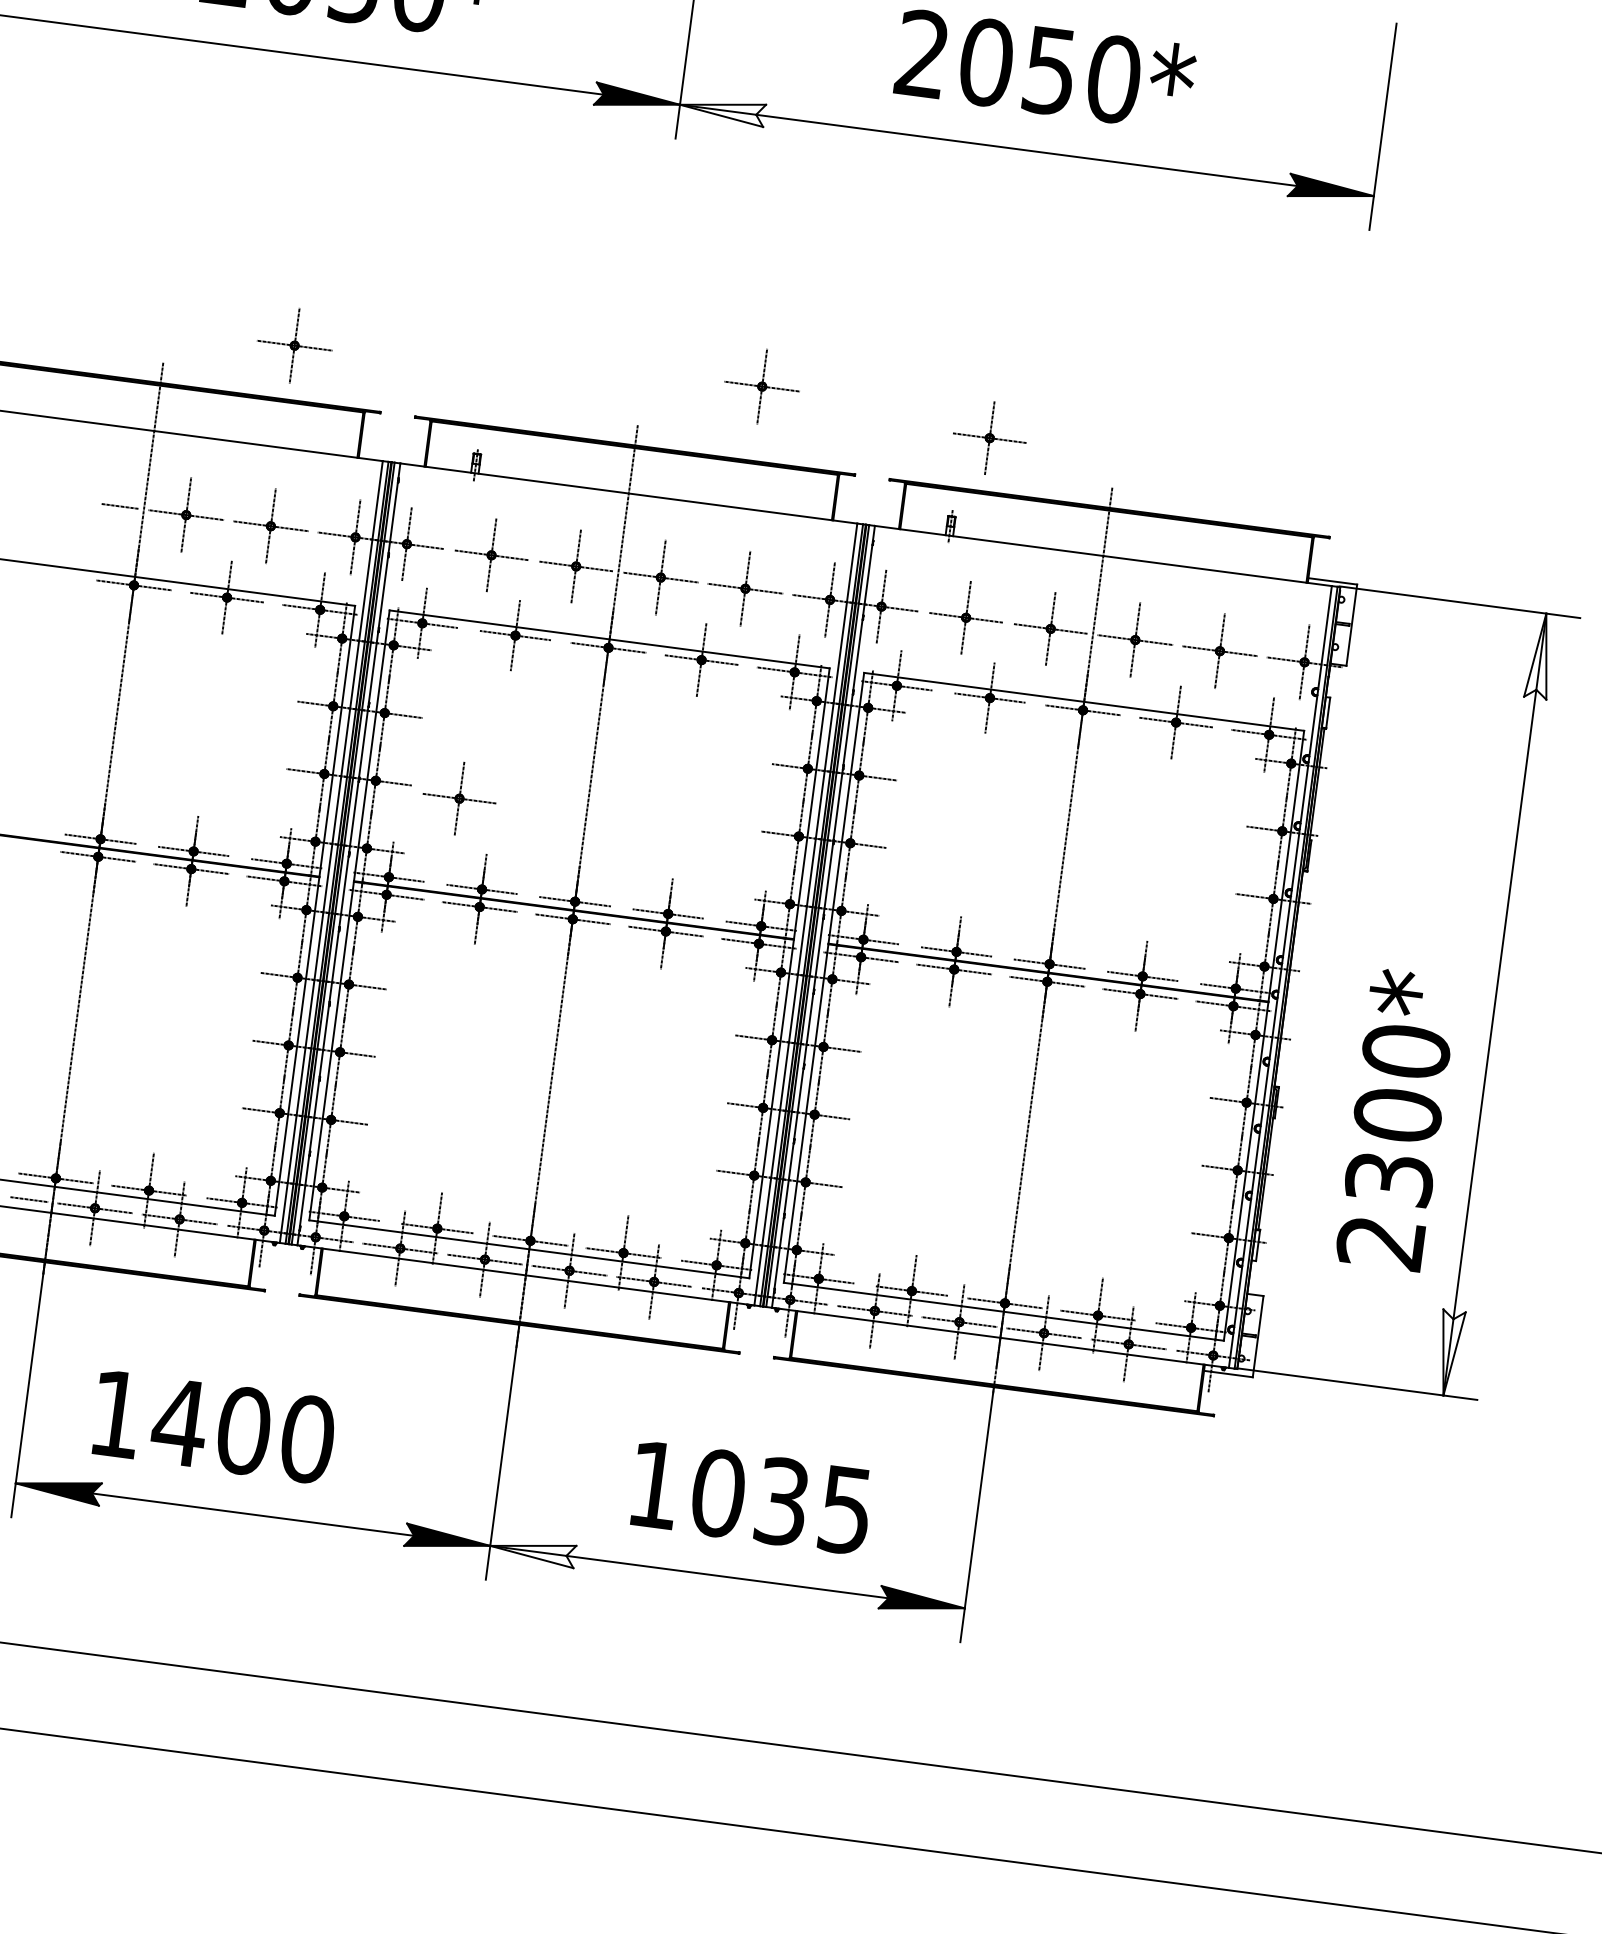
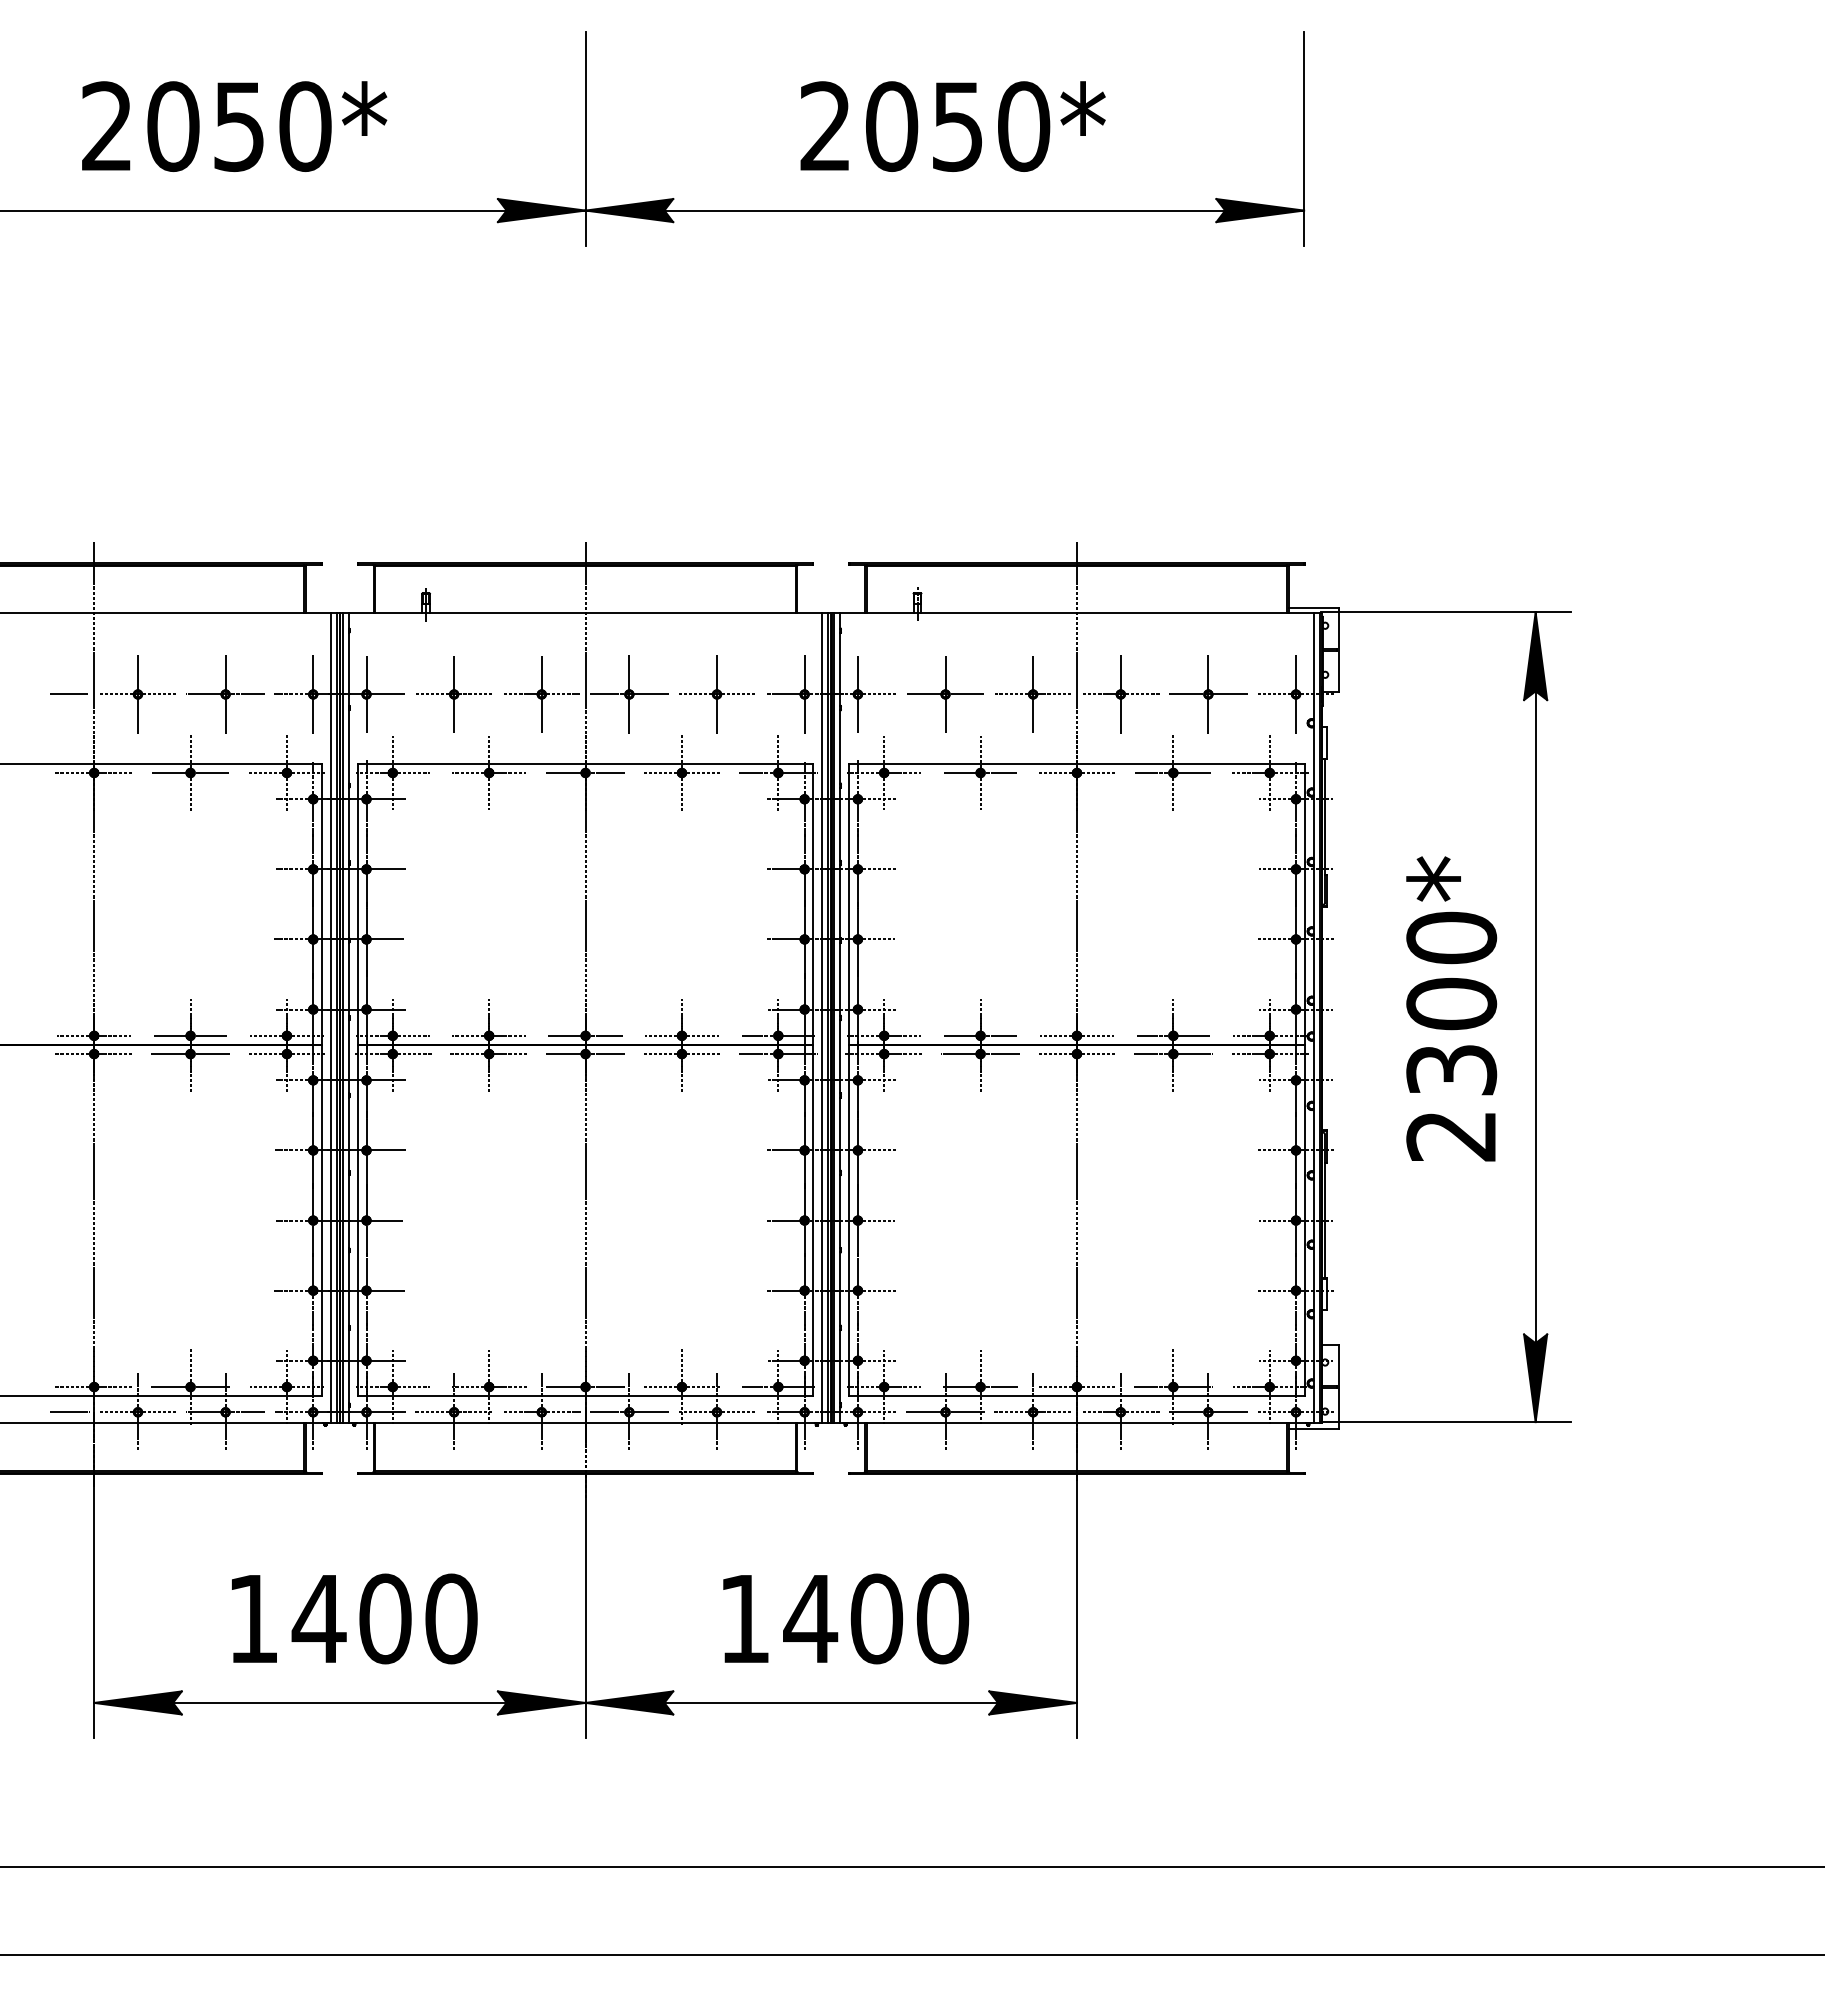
fill: (722, 110) -> (629, 210), added
part: (294, 345) -> (225, 507), removed
part: (761, 386) -> (706, 486), removed
part: (989, 438) -> (945, 508), removed
fill: (1540, 656) -> (1535, 656), added
part: (458, 798) -> (453, 946), removed
text: (1397, 1119) -> (1451, 1008), moved
fill: (1448, 1353) -> (1535, 1378), added
text: (214, 1426) -> (354, 1618), moved
text: (781, 1501) -> (876, 1618), 1035 -> 1400
fill: (532, 1551) -> (629, 1702), added

